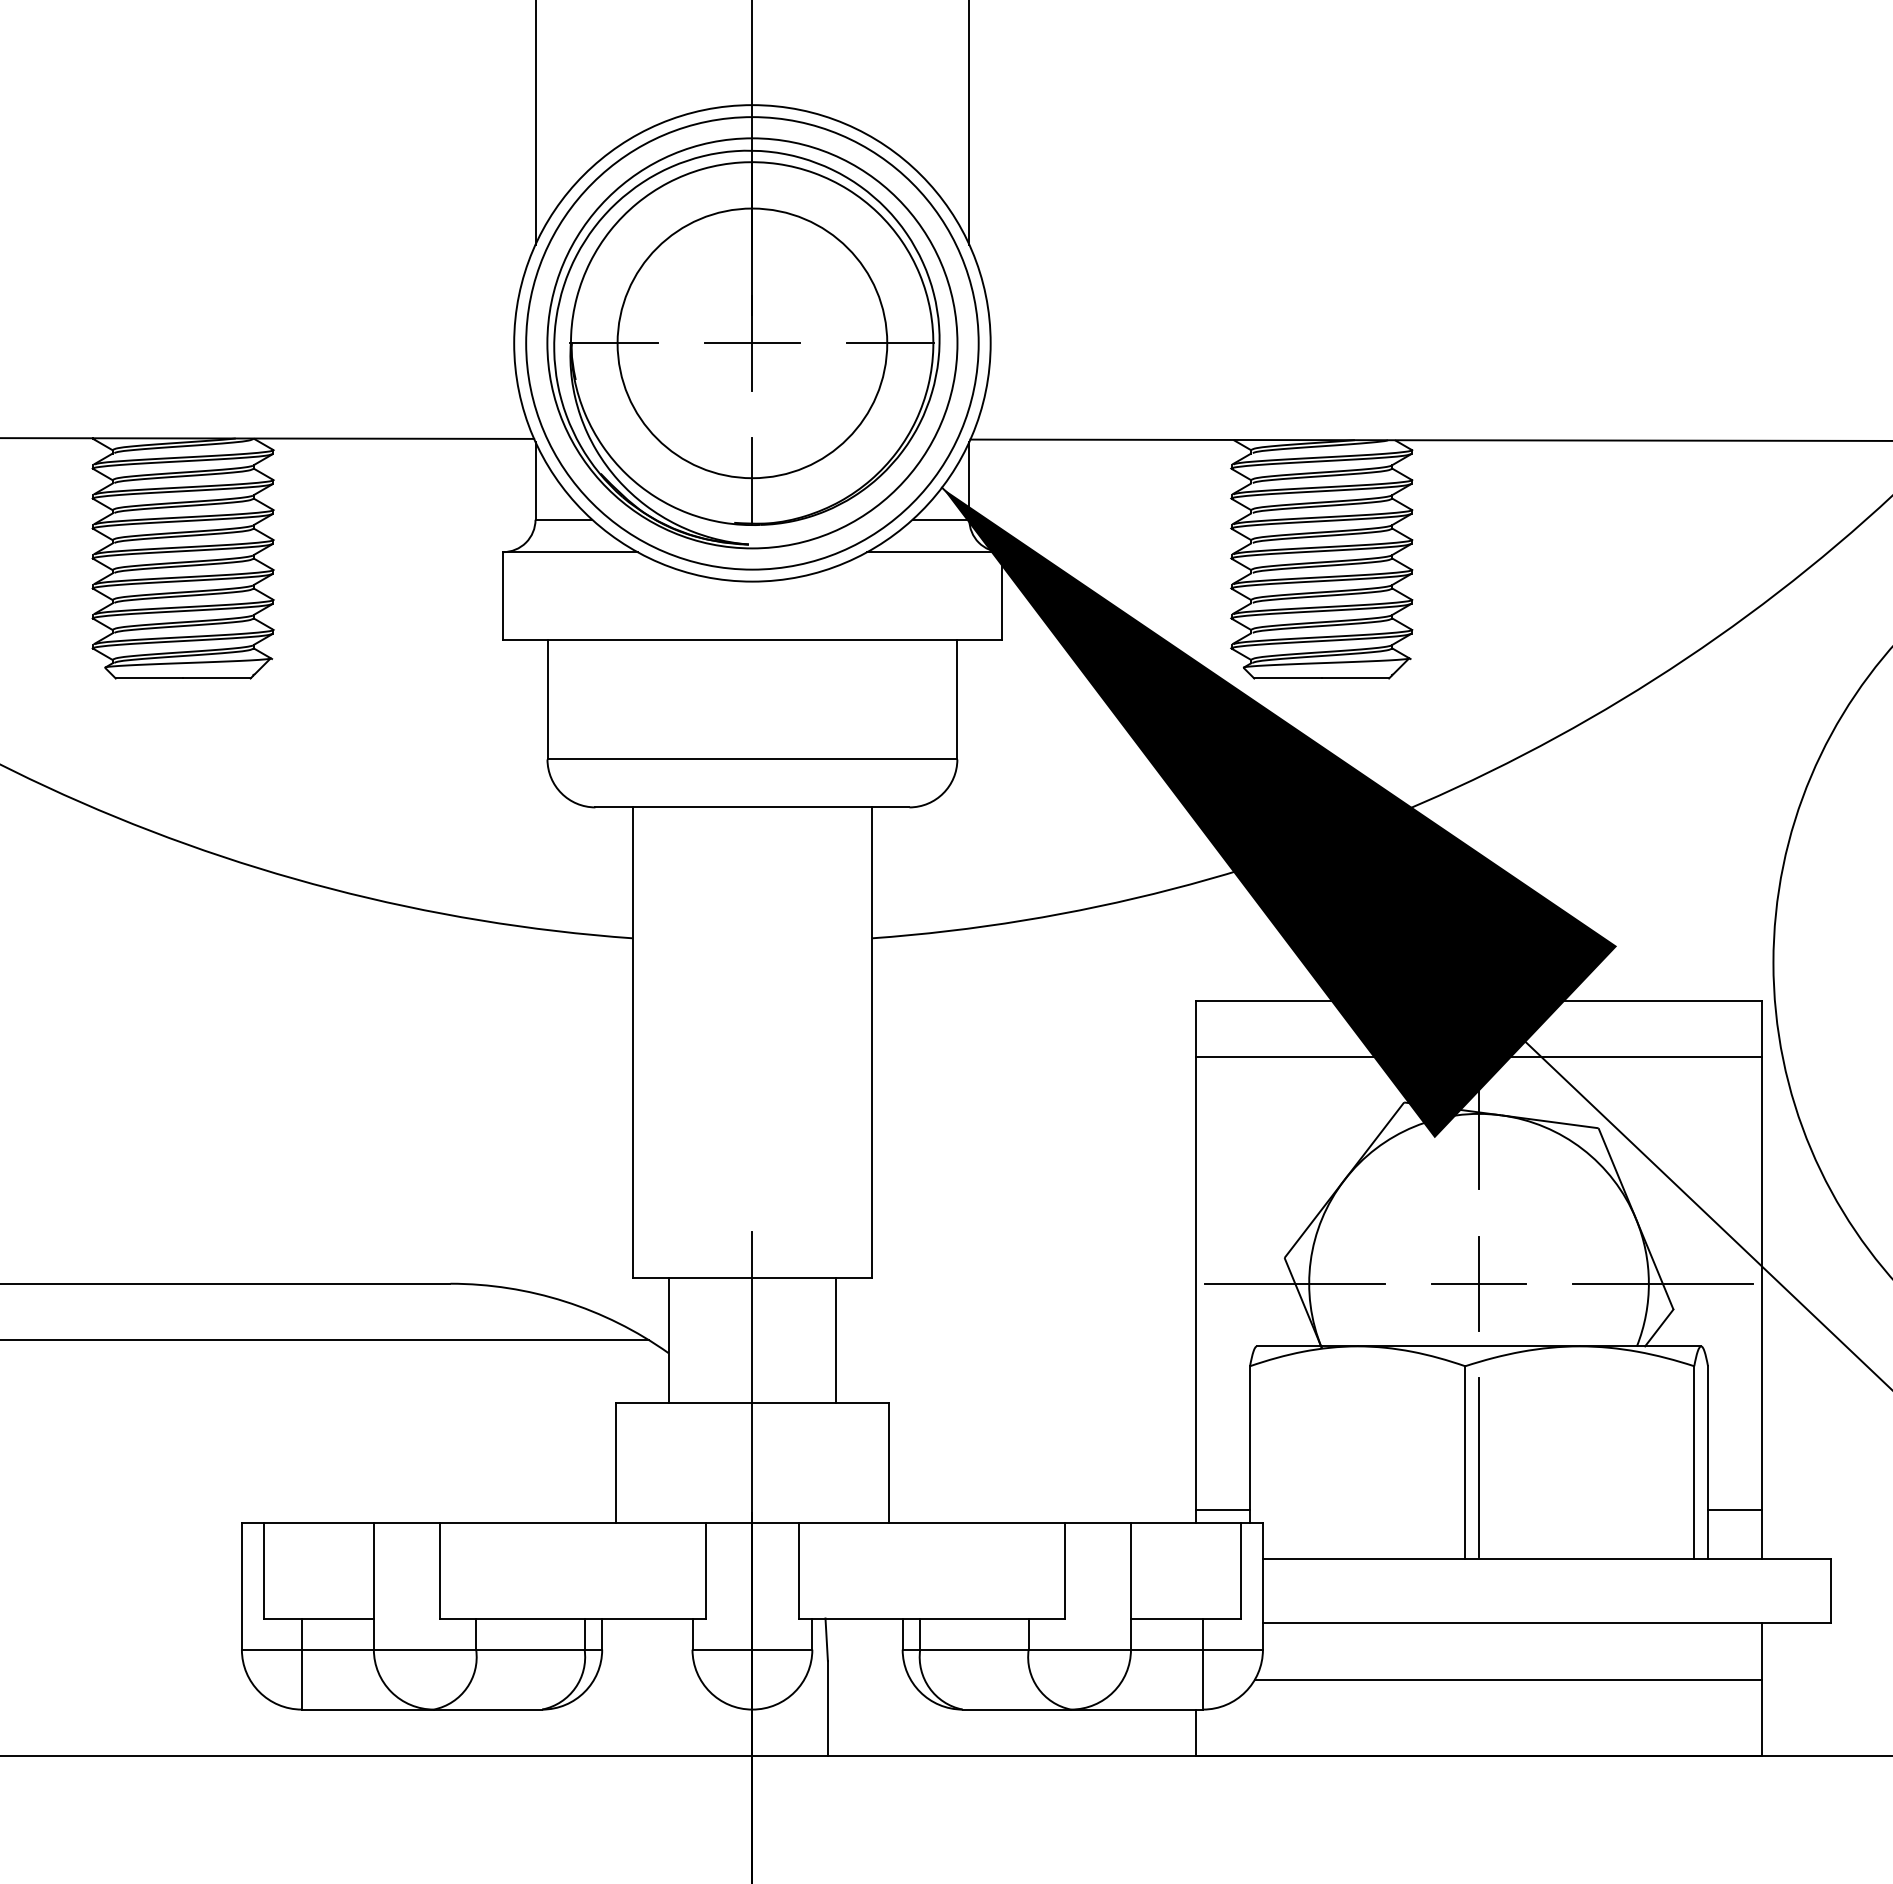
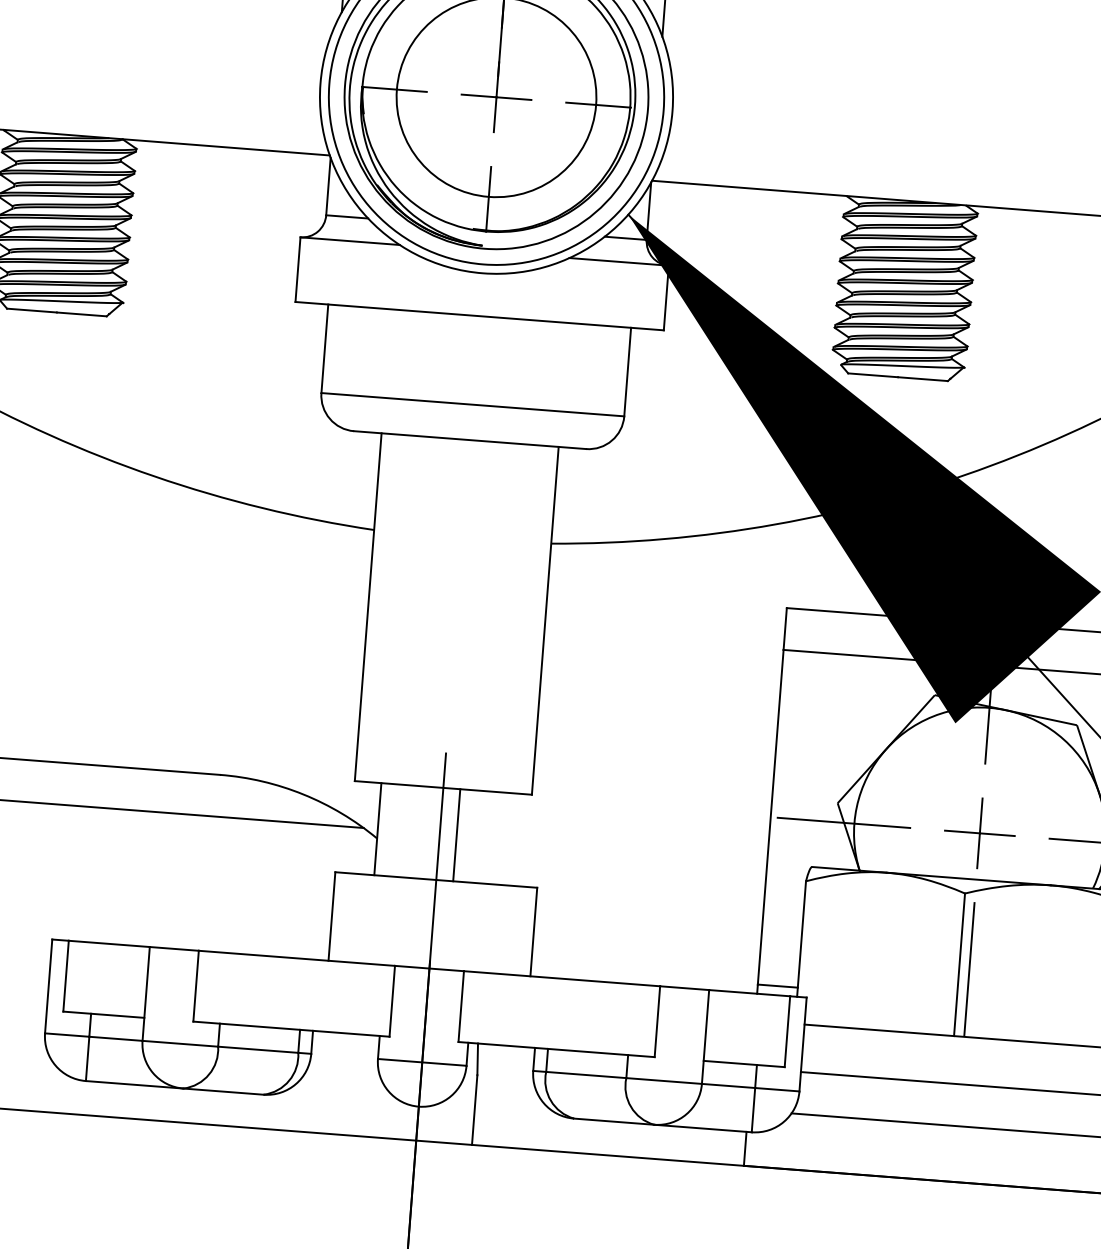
line: (836, 1340) -> (456, 835), moved

